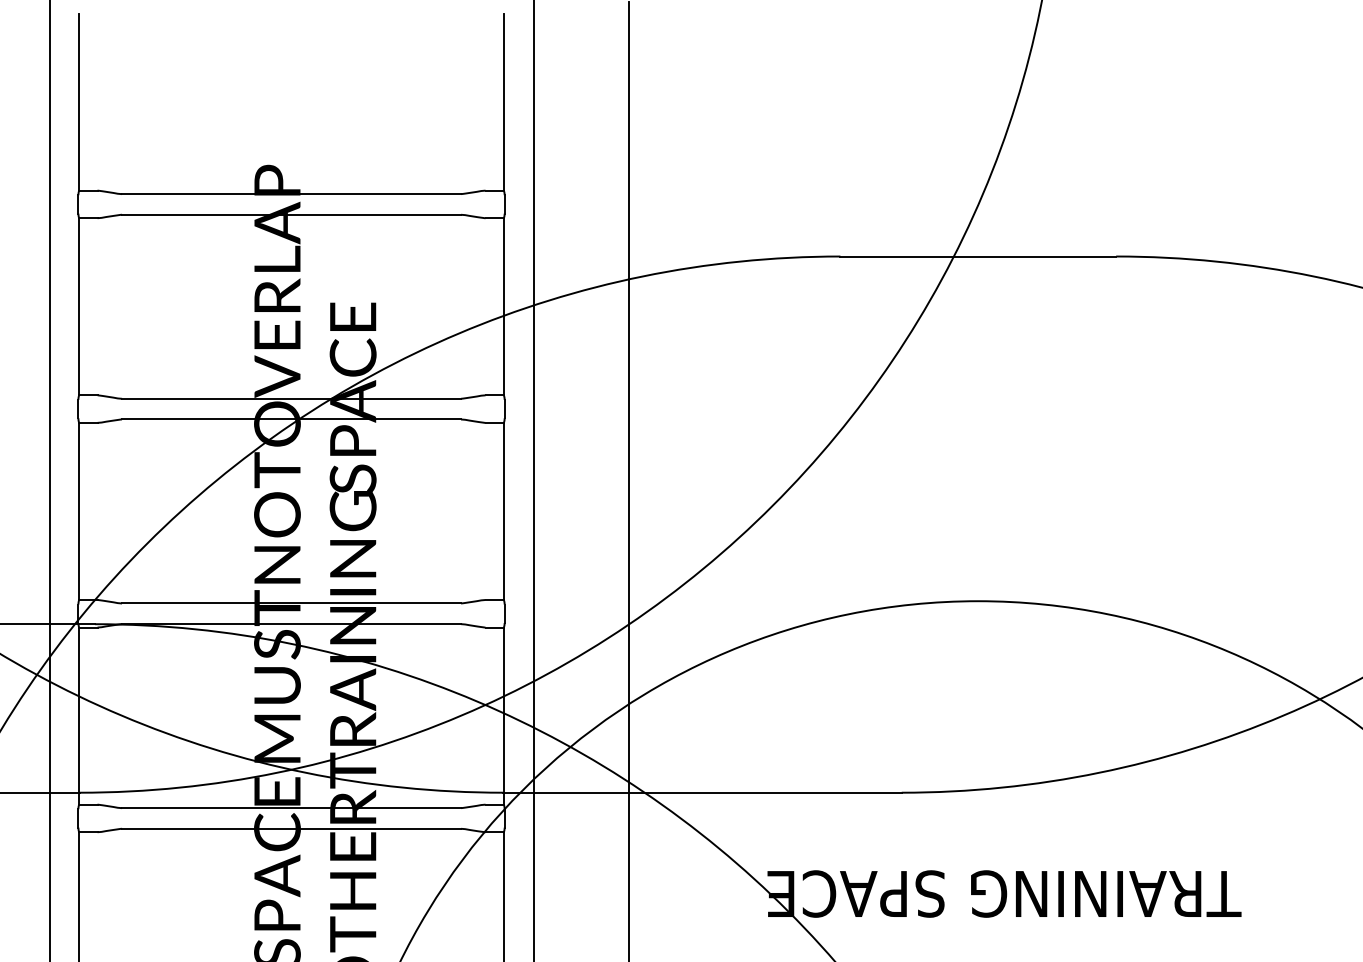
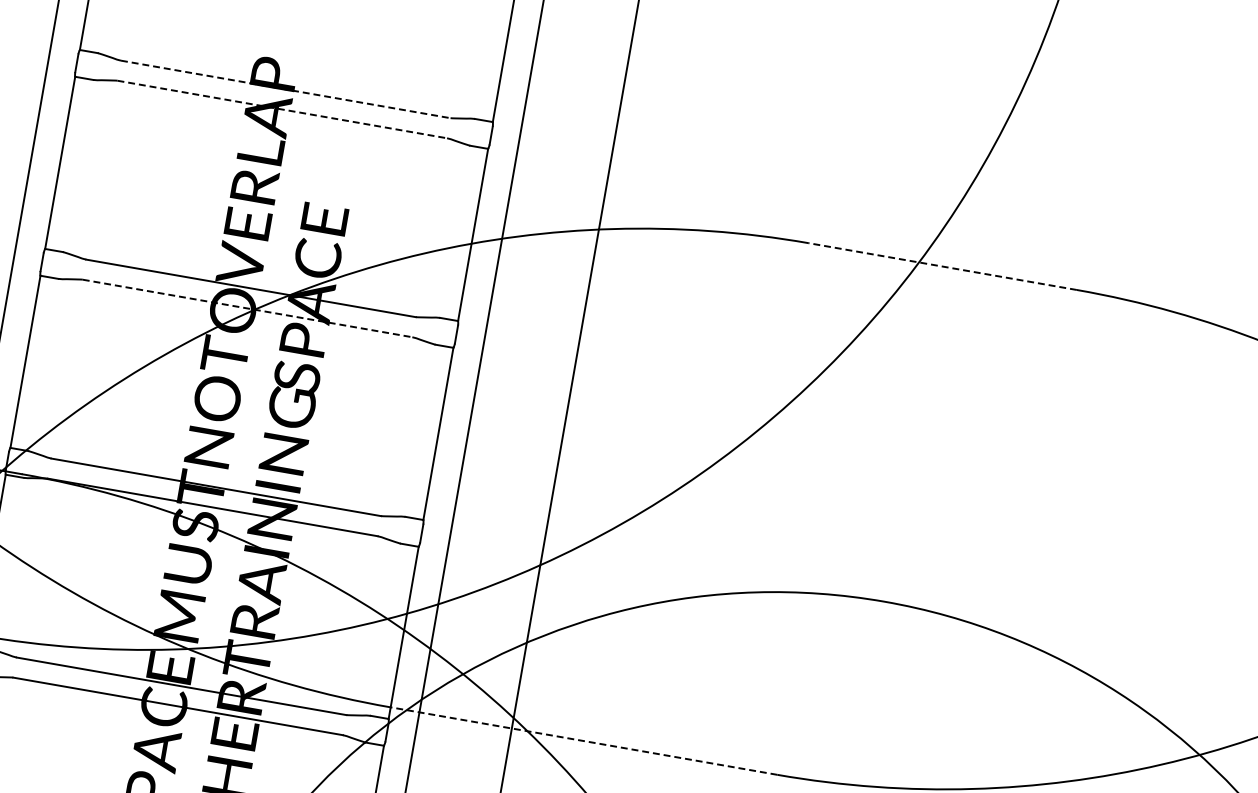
line: (292, 194) -> (286, 89), solid -> dashed
line: (292, 214) -> (283, 109), solid -> dashed
line: (978, 256) -> (942, 266), solid -> dashed
line: (292, 419) -> (248, 308), solid -> dashed
line: (702, 792) -> (583, 740), solid -> dashed

